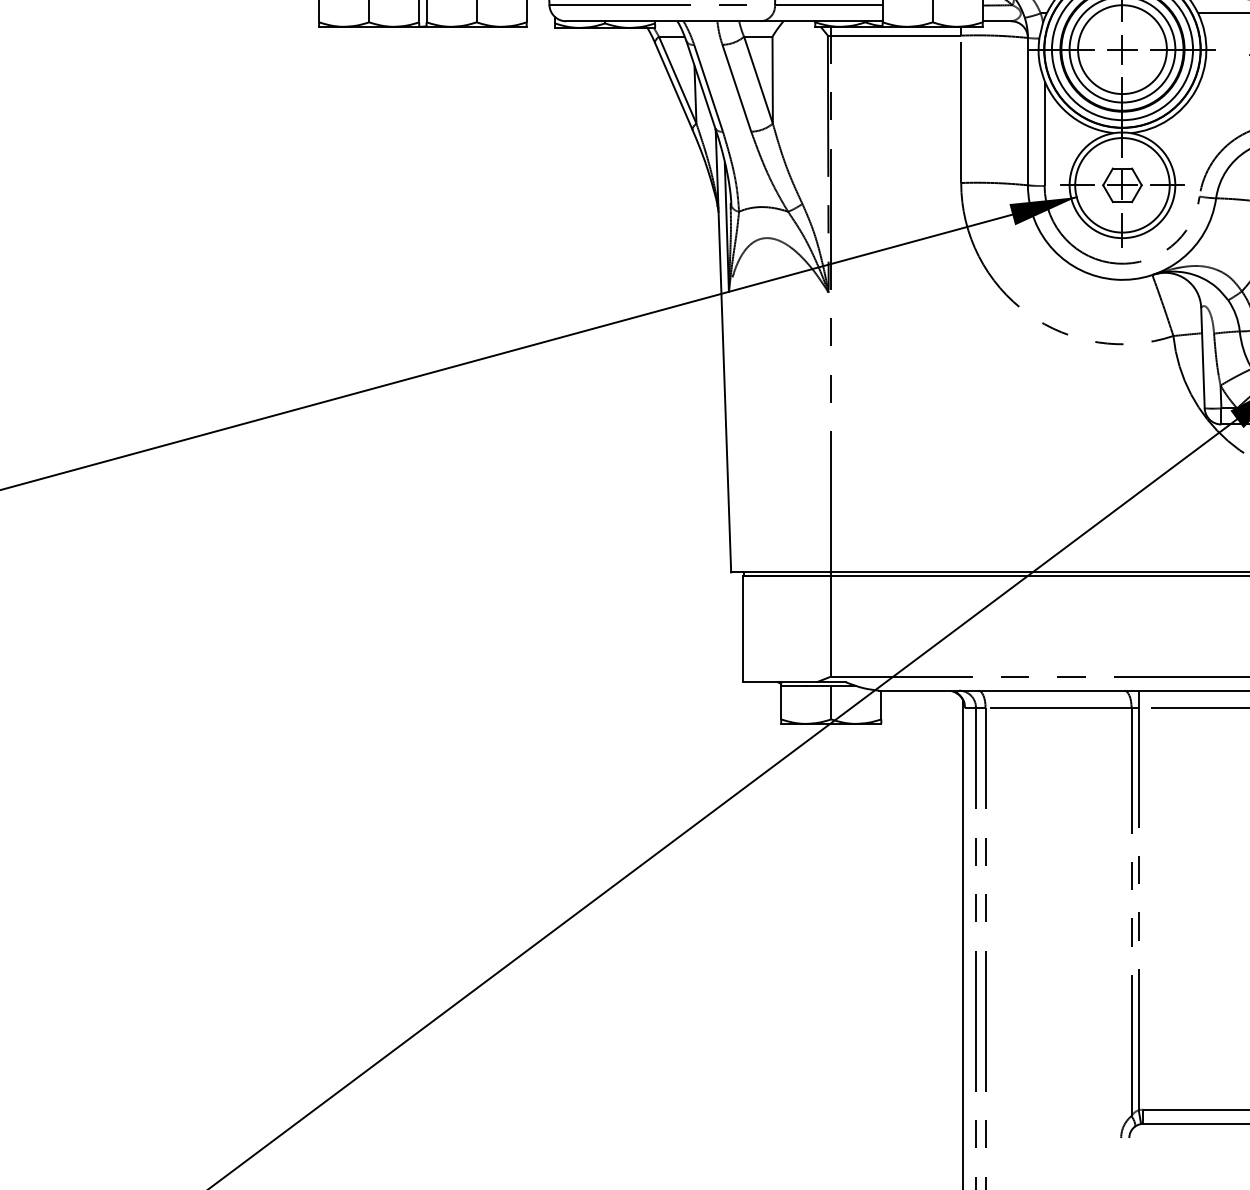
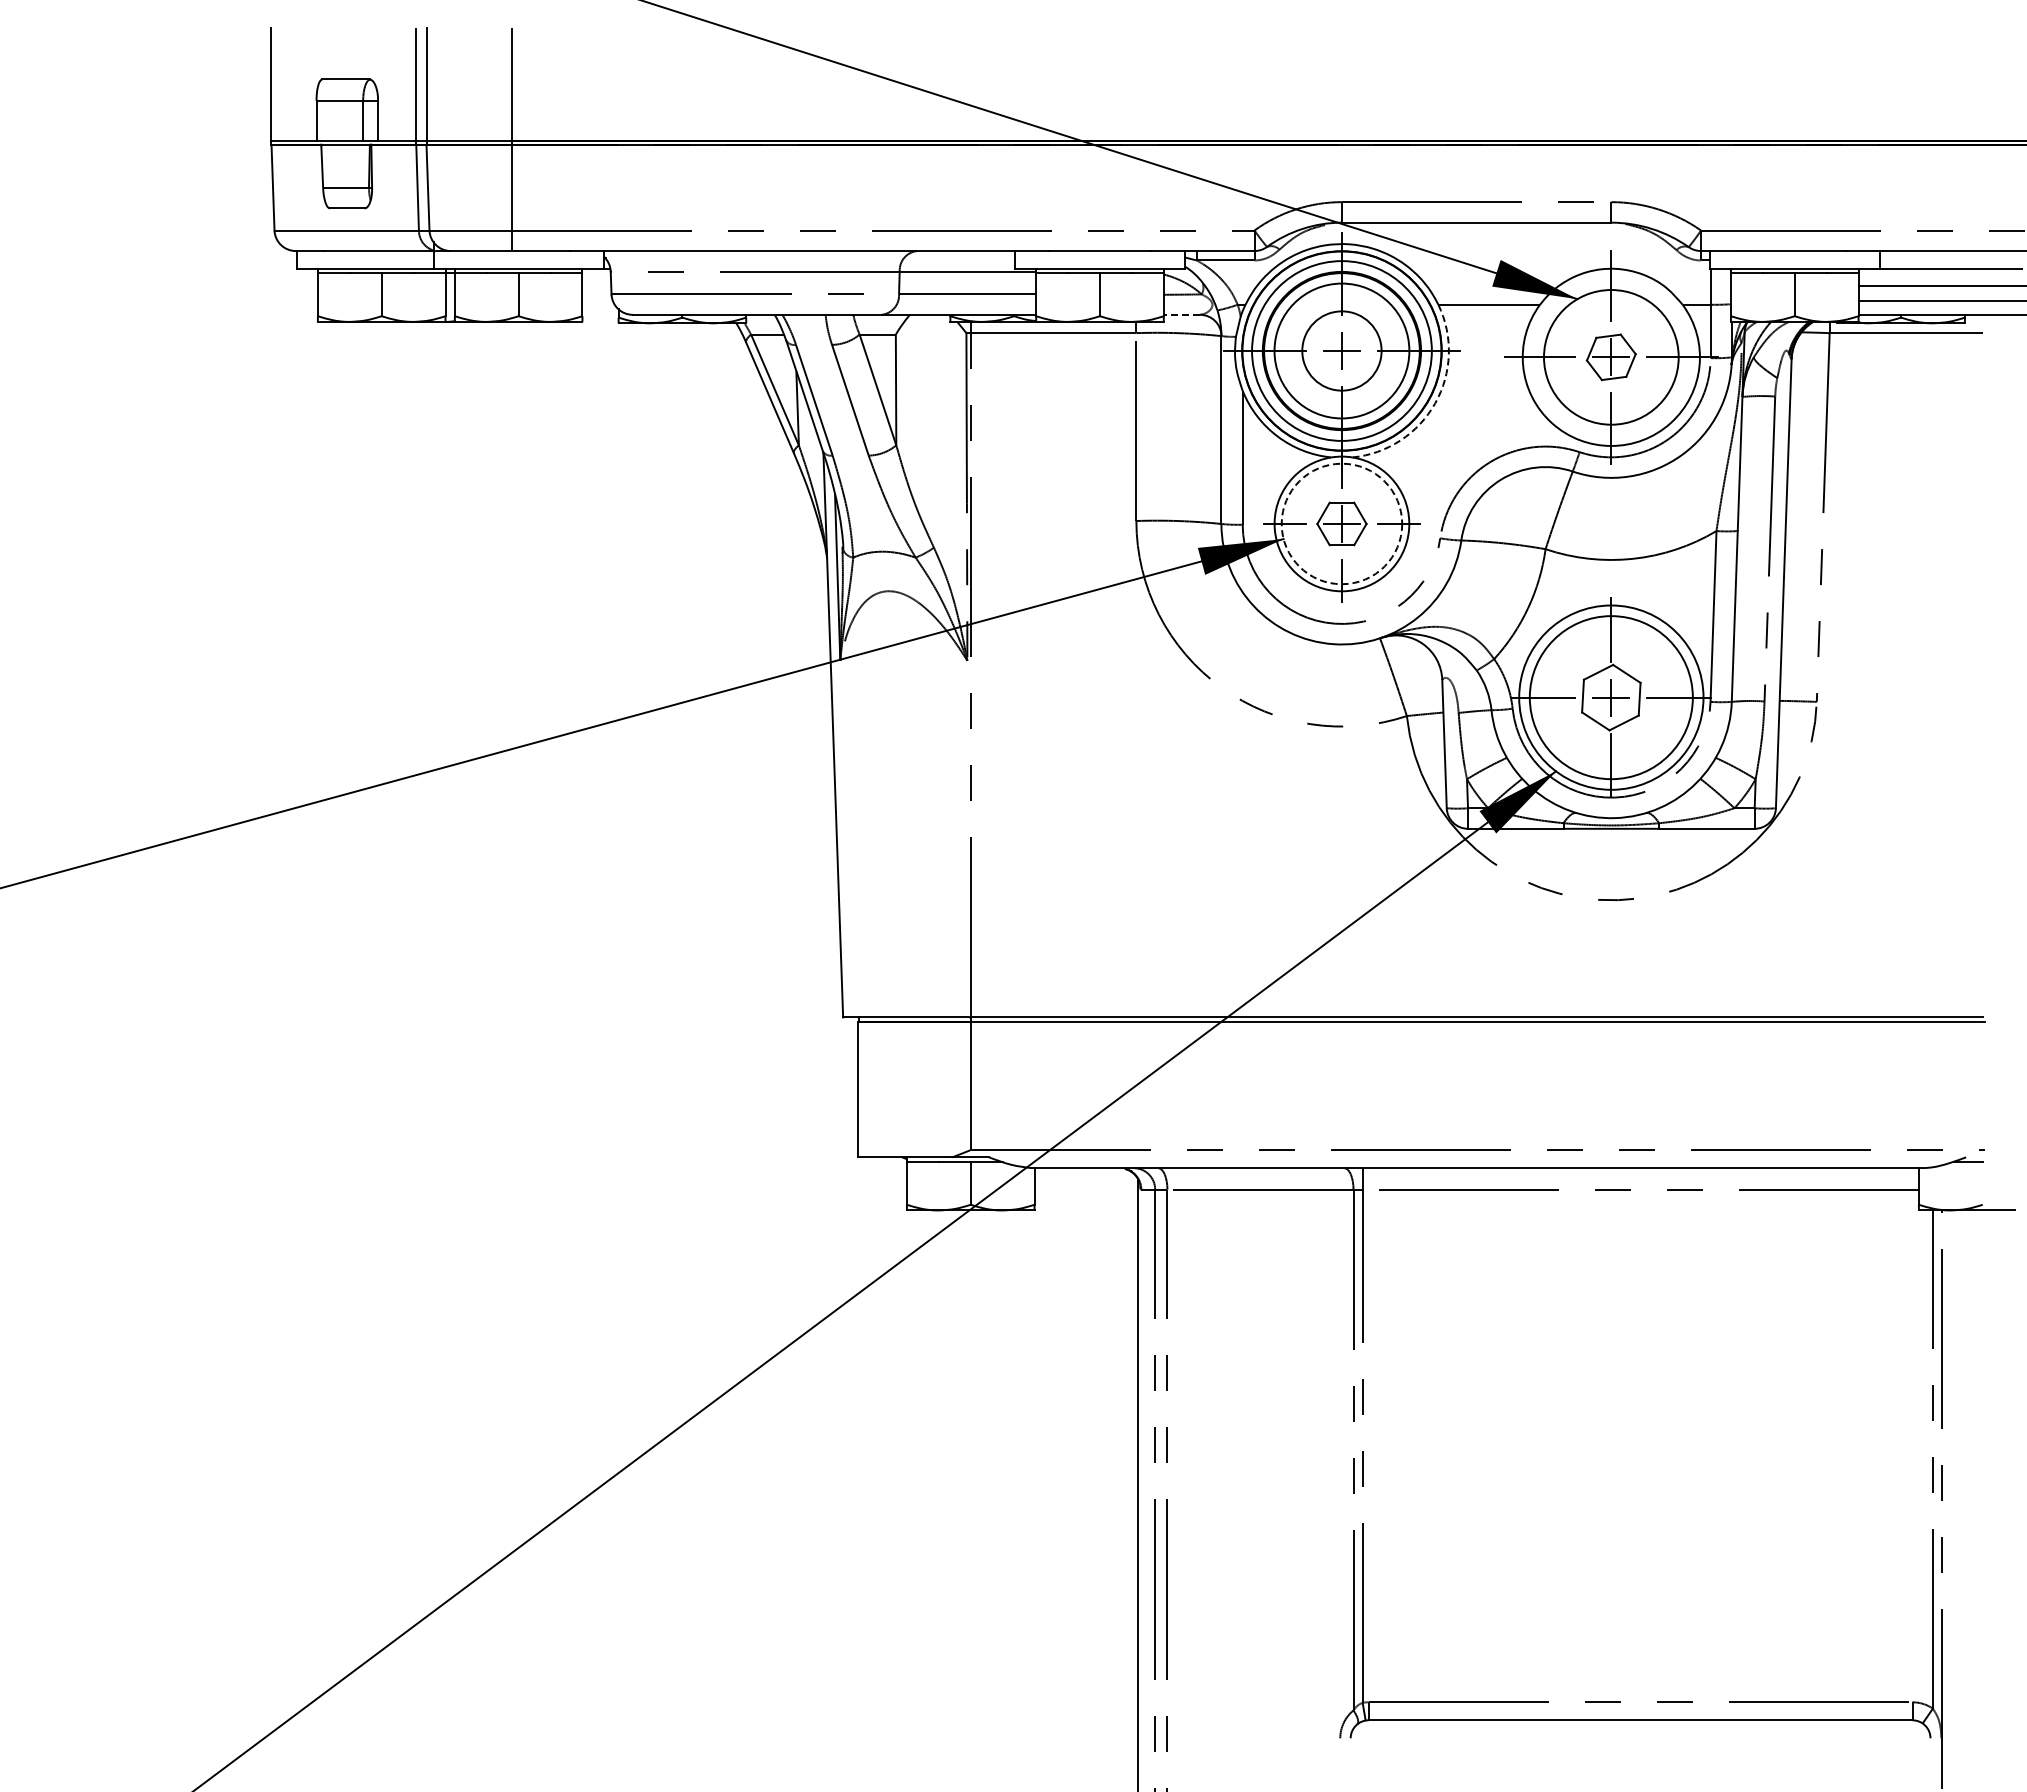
line: (996, 21) -> (1181, 314), solid -> dashed
circle: (1122, 49) -> (1341, 350), size x0.7
arc: (1195, 90) -> (1435, 403), solid -> dashed
circle: (1122, 184) -> (1341, 523), solid -> dashed

